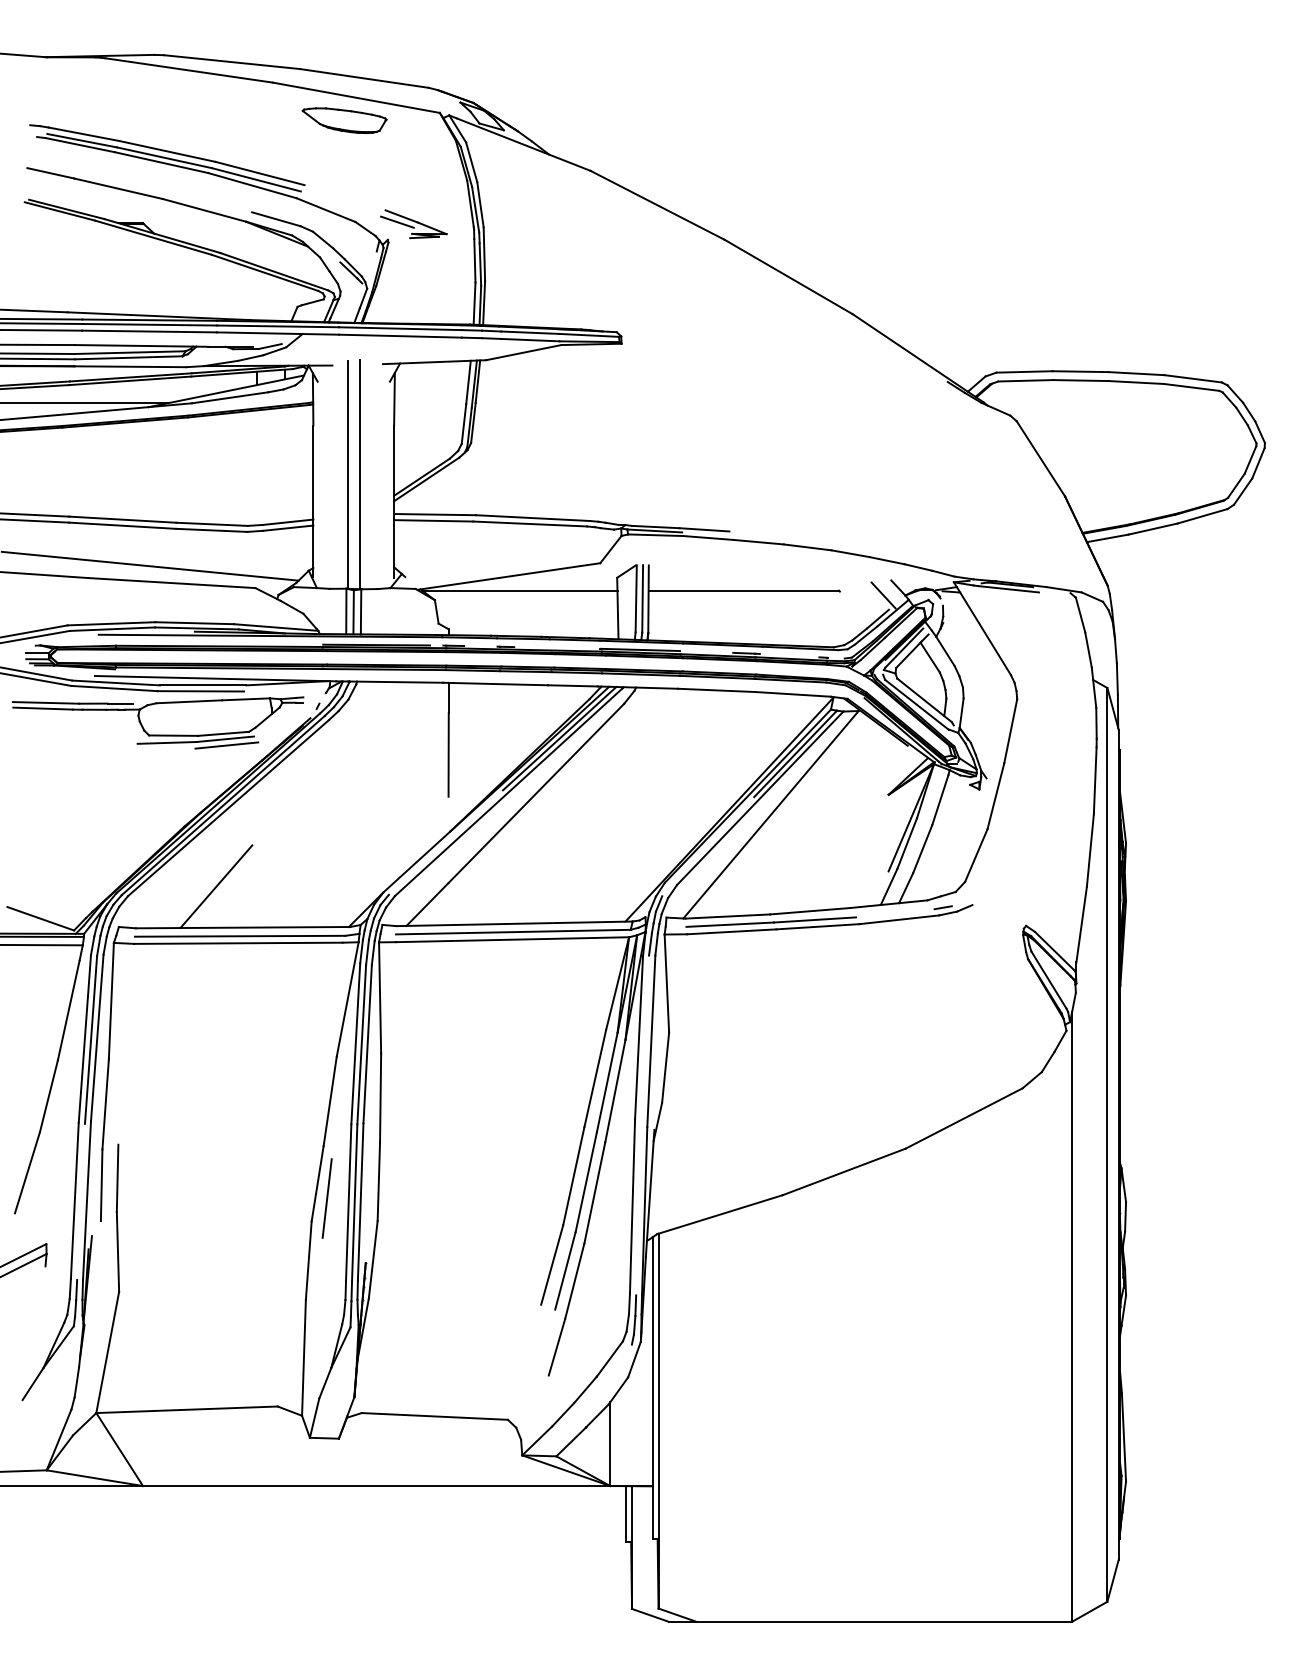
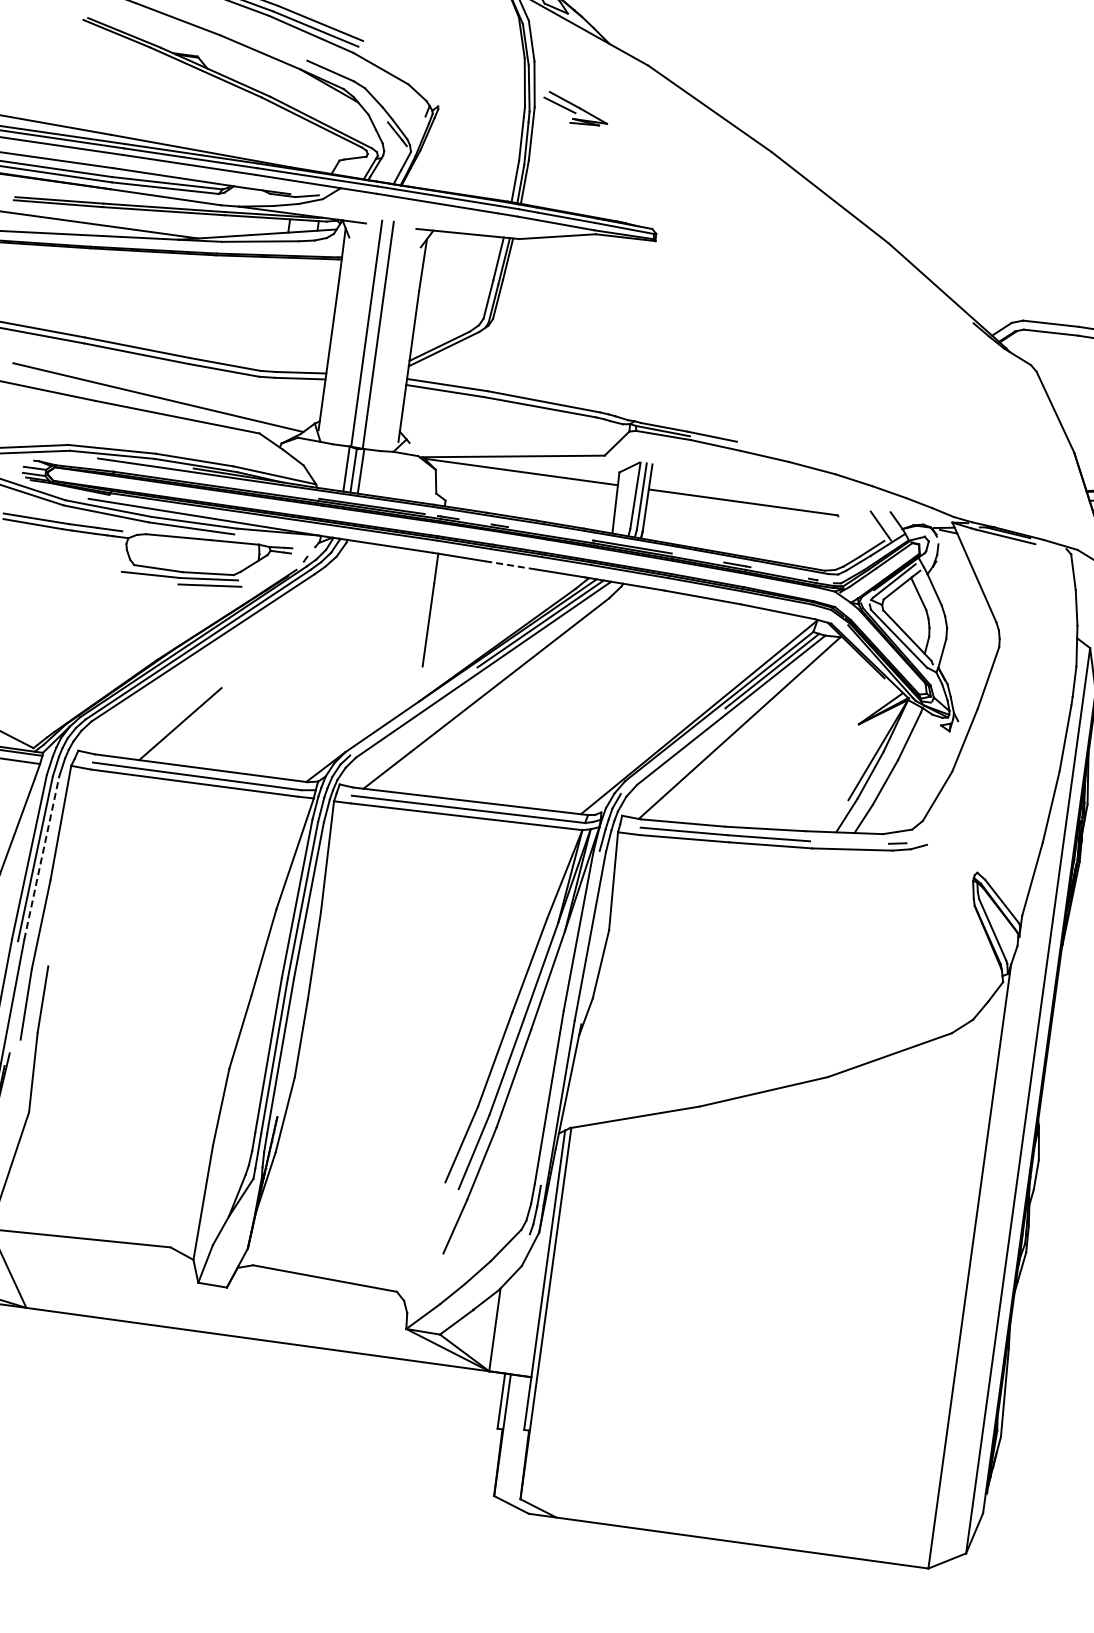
part: (413, 223) -> (575, 108), moved
line: (522, 684) -> (511, 565), solid -> dashed
line: (97, 1038) -> (42, 858), solid -> dashed
line: (326, 1198) -> (247, 1047), removed

